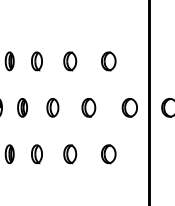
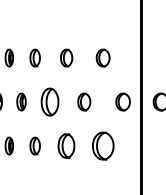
part: (53, 107) -> (50, 101), size x1.6
part: (70, 153) -> (66, 145), size x1.4
part: (108, 153) -> (102, 145), size x1.6

